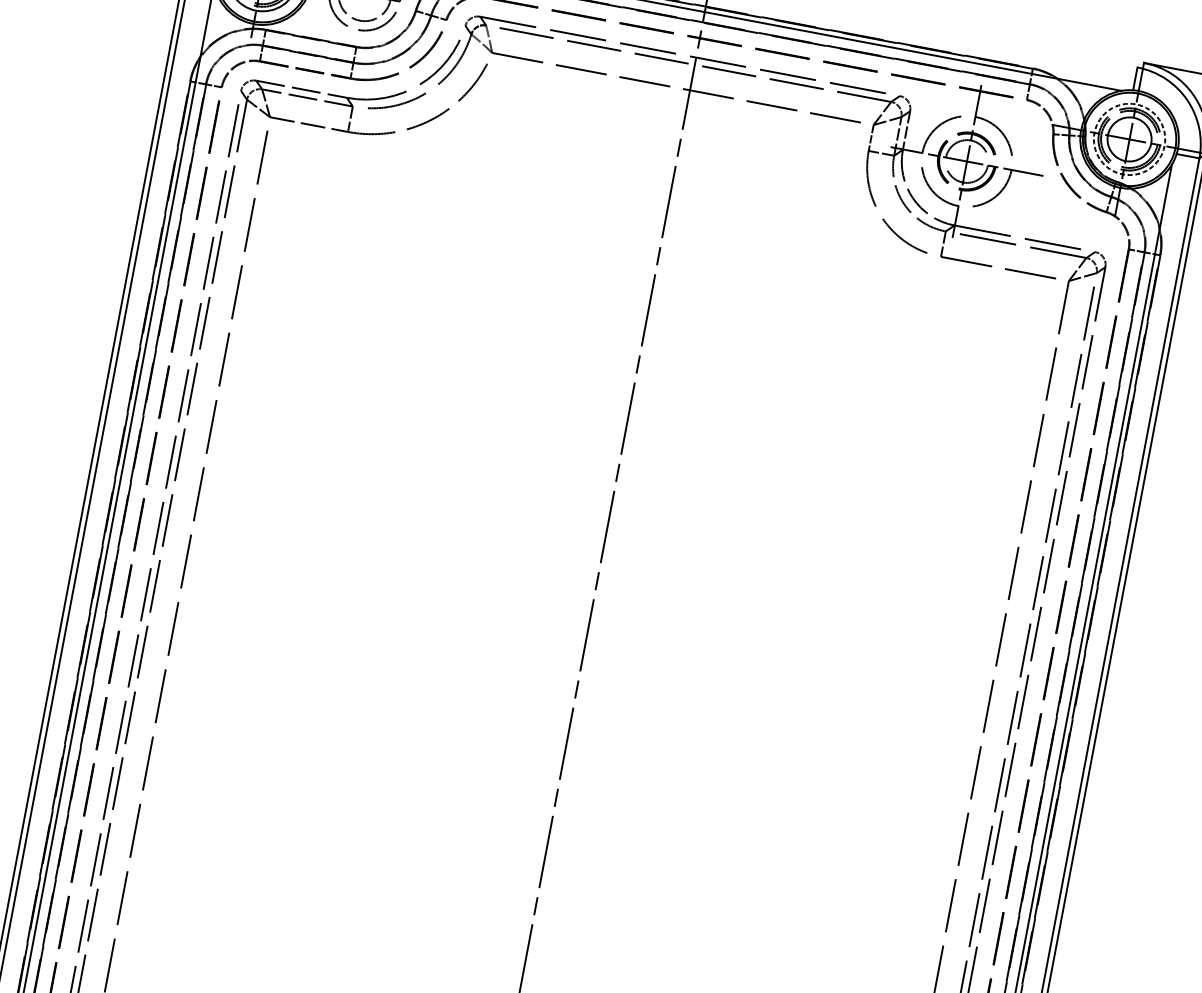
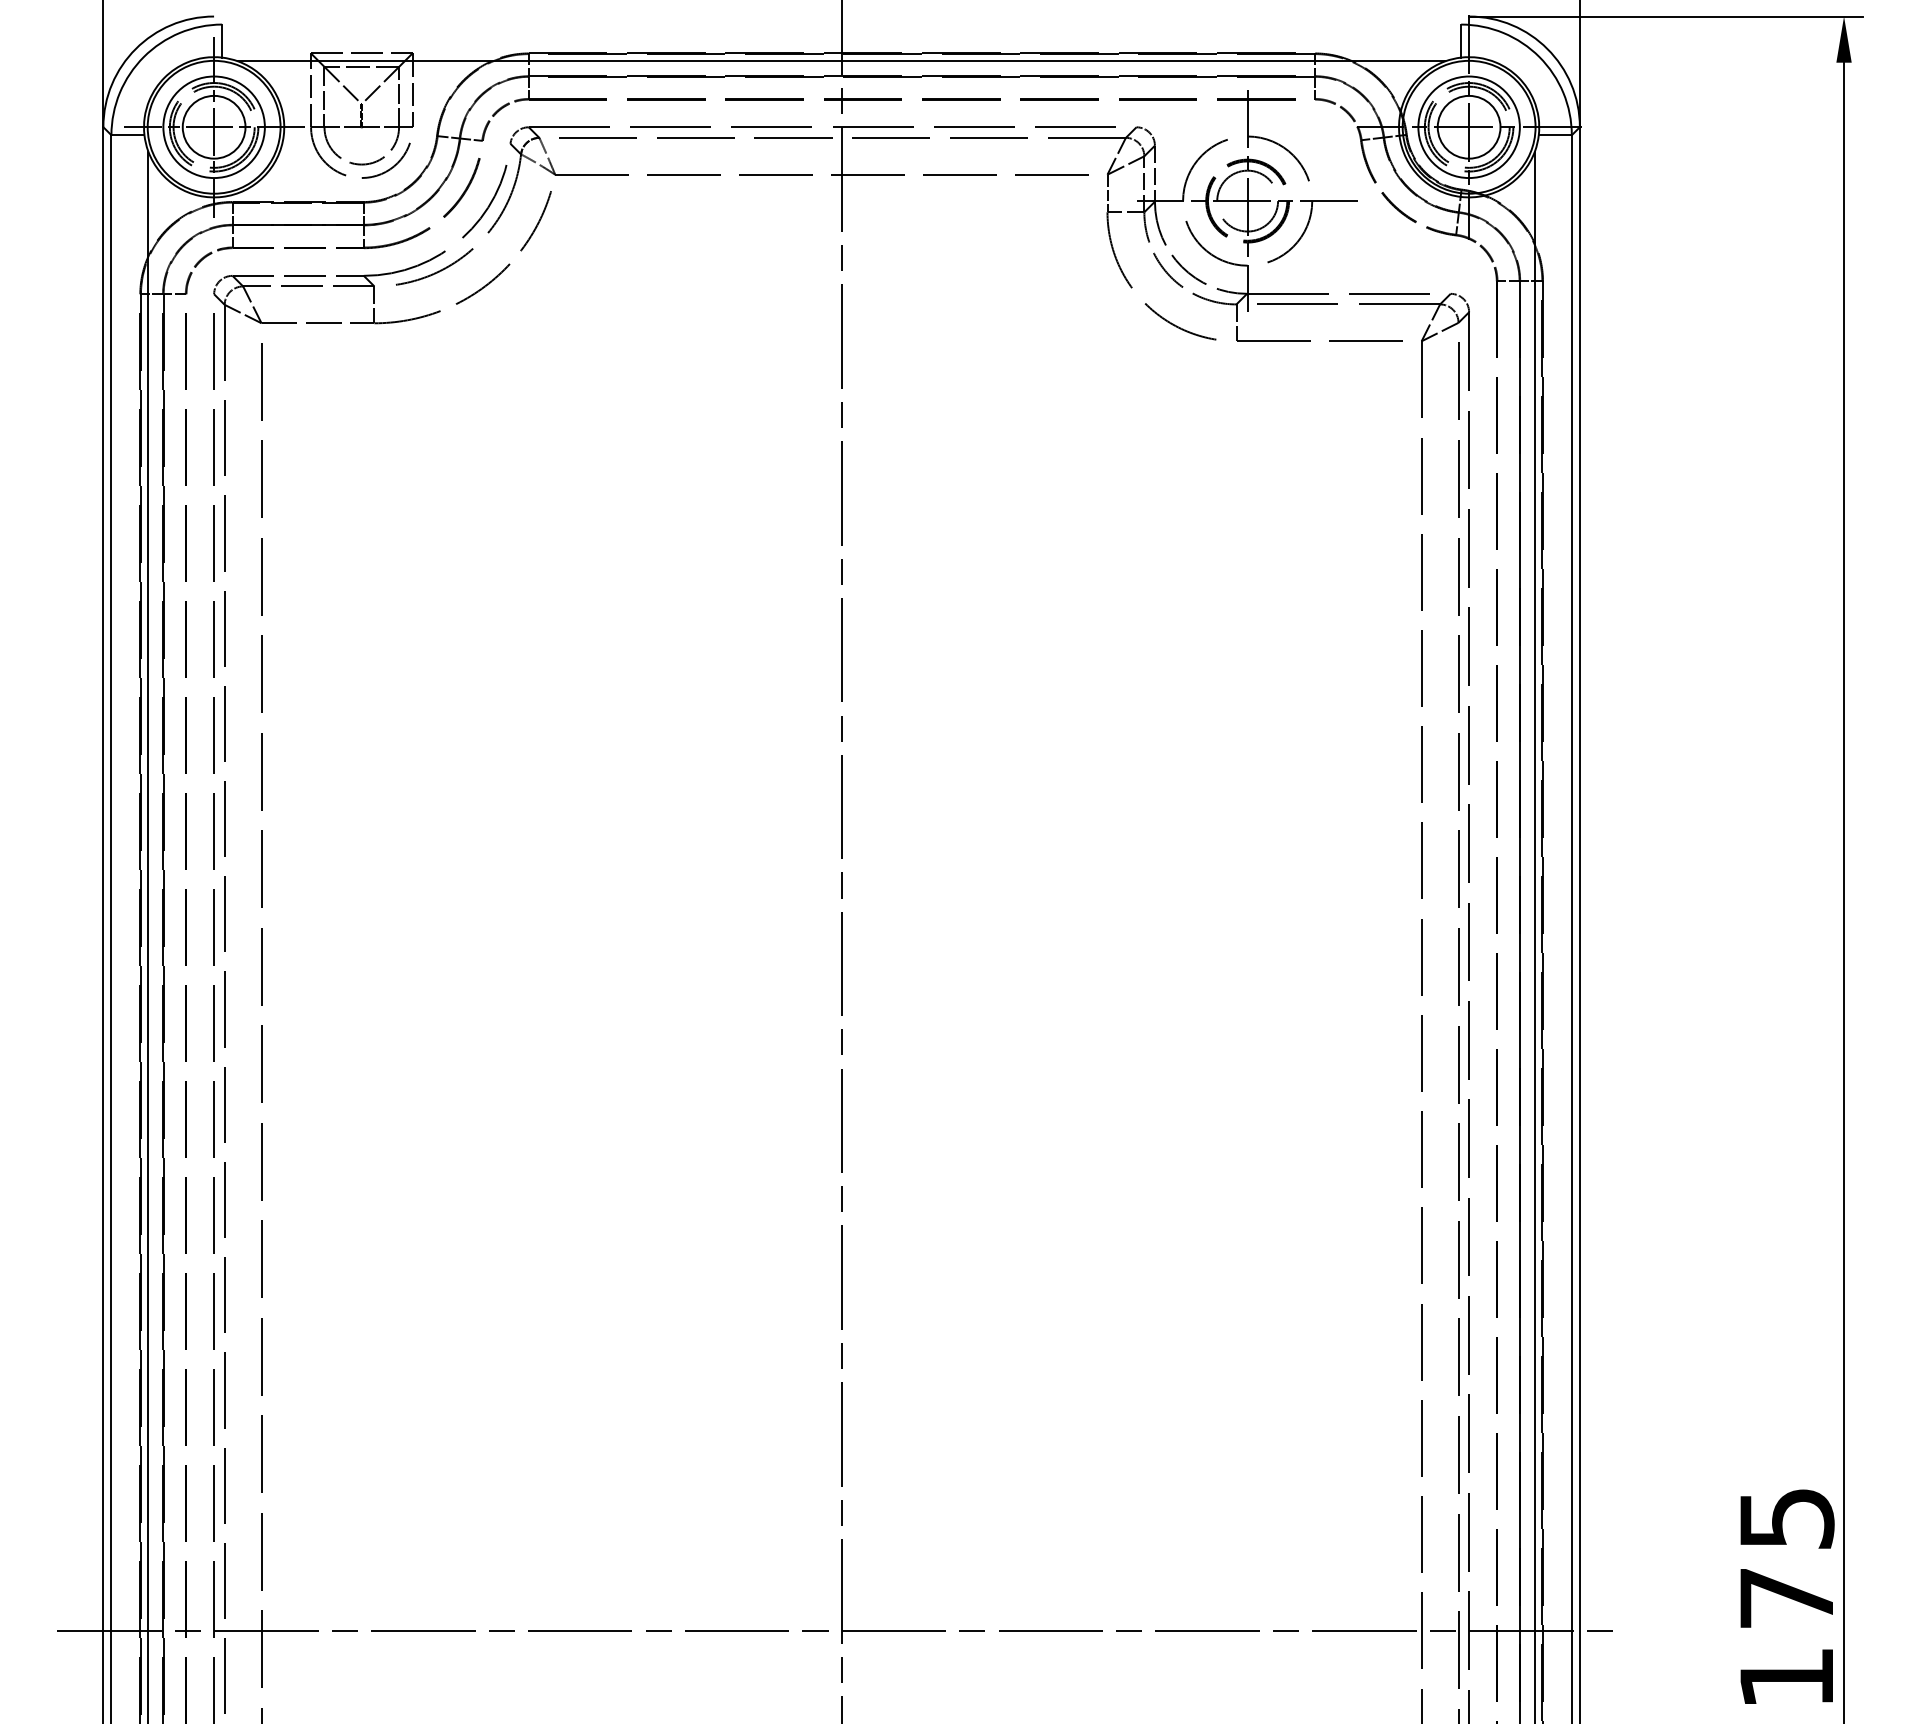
circle: (1129, 139) -> (1468, 127), dashed -> solid

